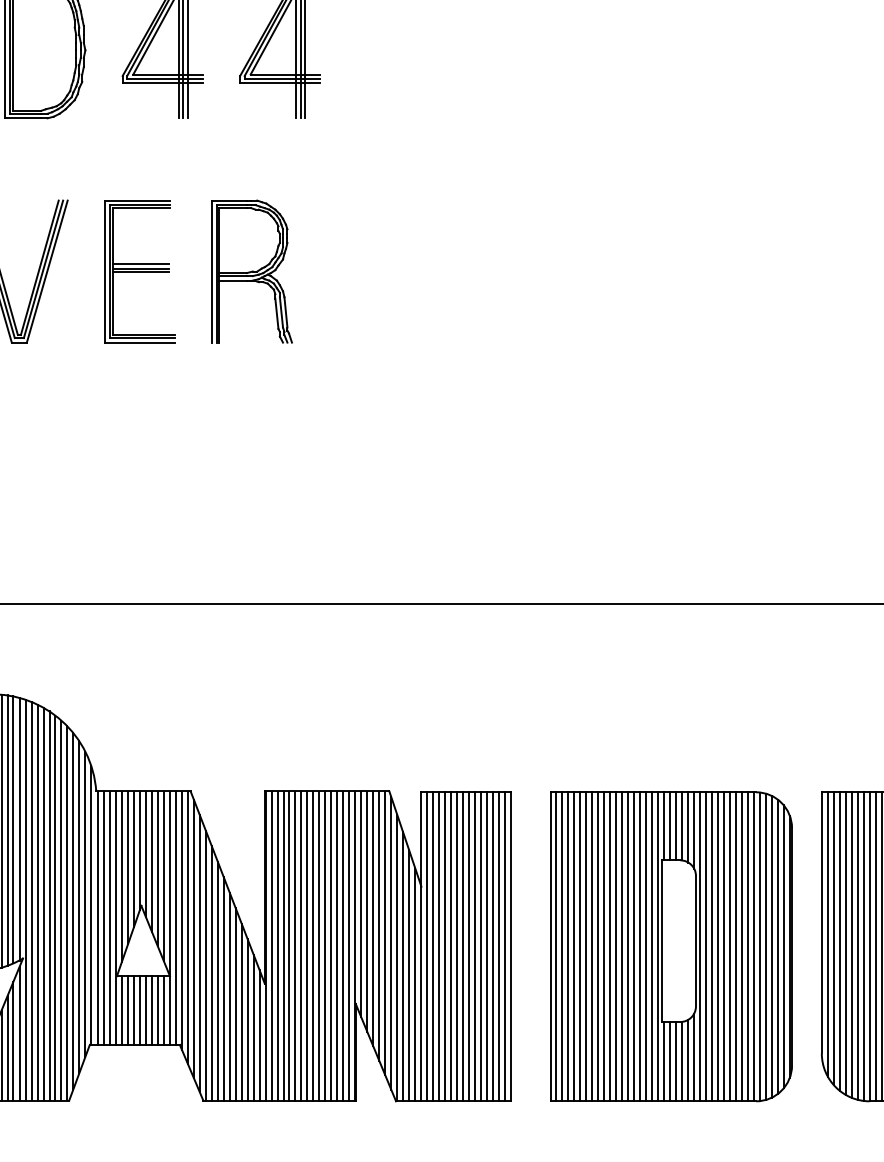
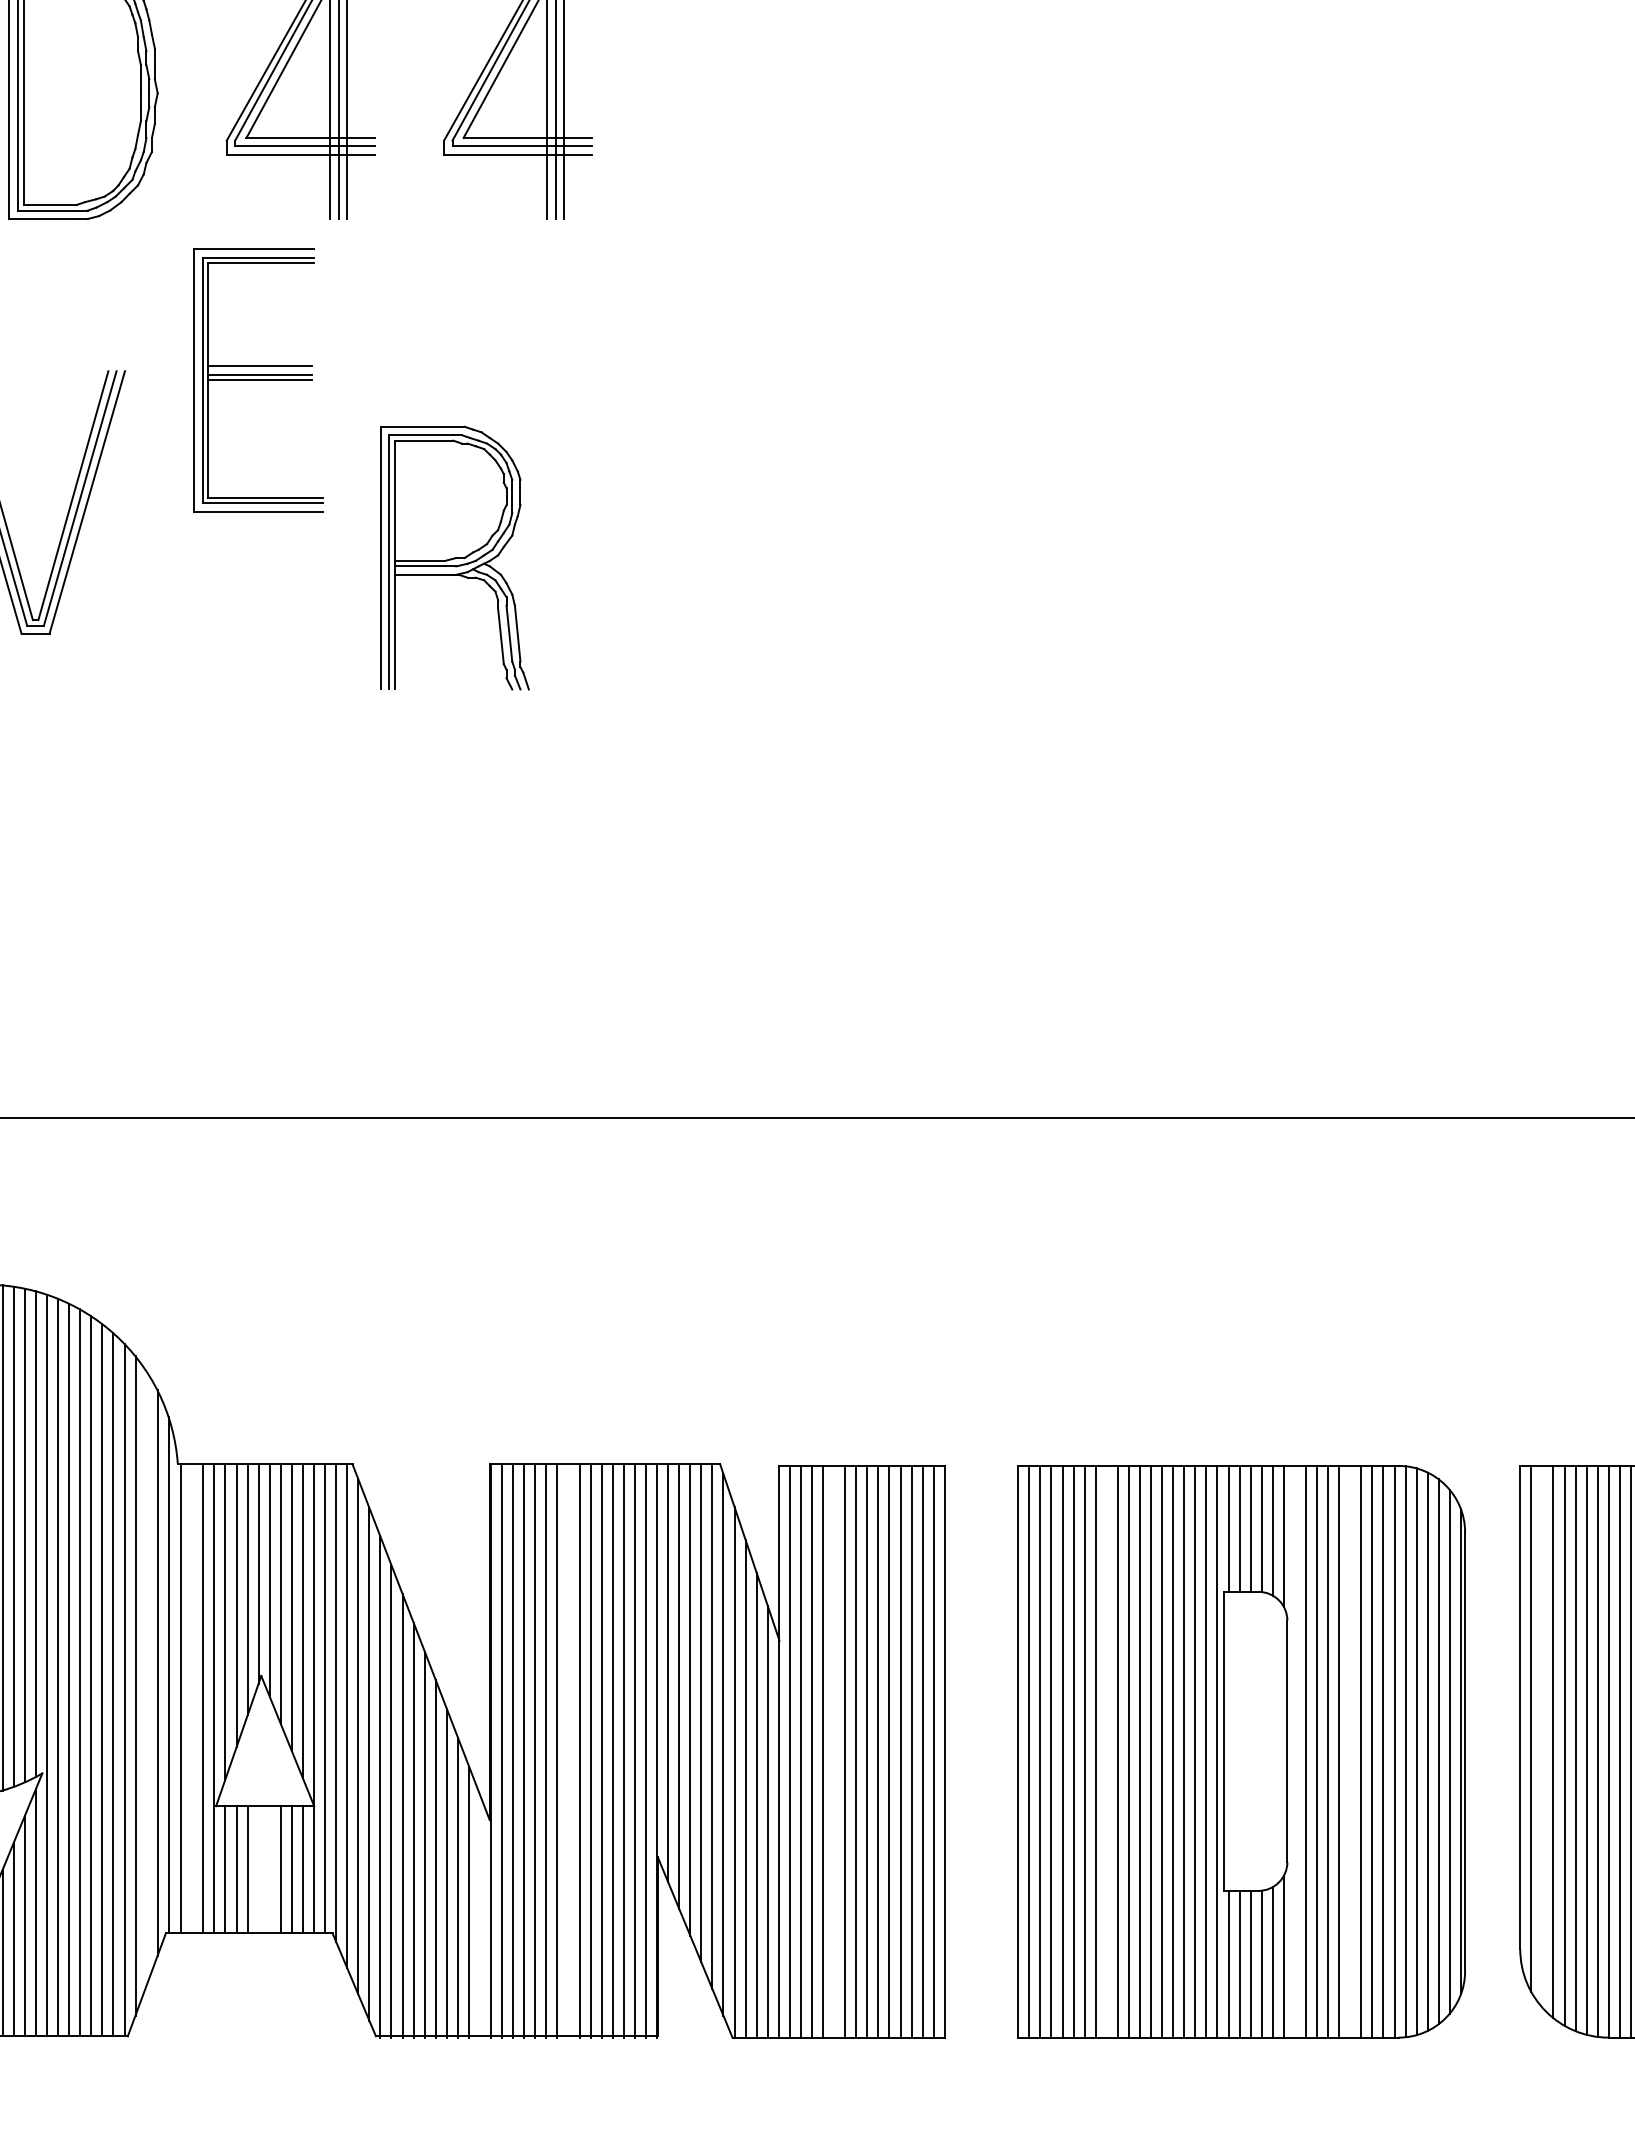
part: (139, 271) -> (257, 380), moved
part: (251, 271) -> (453, 557), moved
line: (79, 907) -> (146, 1679), removed
line: (104, 918) -> (193, 1699), removed
line: (833, 938) -> (1541, 1736), removed
line: (307, 946) -> (568, 1751), removed
line: (450, 946) -> (833, 1751), removed
line: (598, 946) -> (1107, 1751), removed
line: (700, 946) -> (1295, 1751), removed
line: (729, 946) -> (1349, 1751), removed
line: (139, 1010) -> (257, 1869), removed
line: (145, 1010) -> (268, 1869), removed
line: (259, 1035) -> (479, 1915), removed

